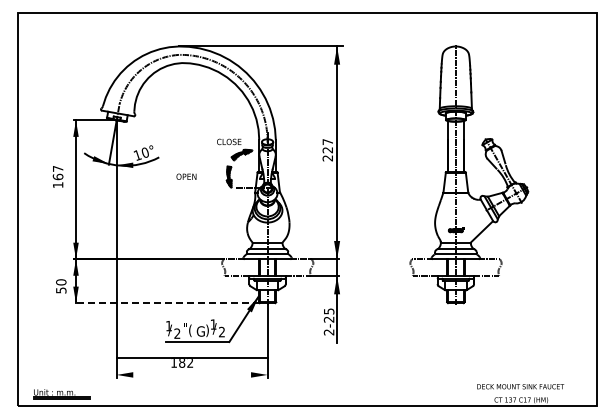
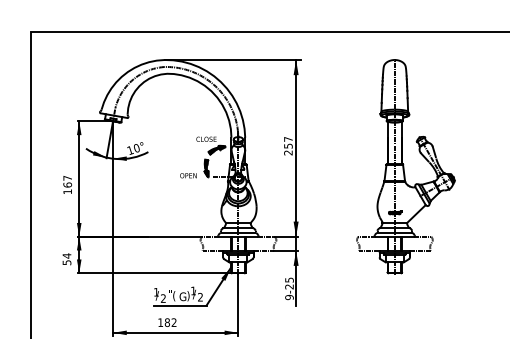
text: (327, 150) -> (288, 146), 227 -> 257
text: (57, 176) -> (67, 184), moved
text: (186, 176) -> (188, 175), moved
text: (61, 282) -> (67, 256), 50 -> 54
line: (166, 303) -> (154, 273), dashed -> solid
text: (329, 332) -> (289, 297), 2-25 -> 9-25
line: (191, 357) -> (175, 332), moved

